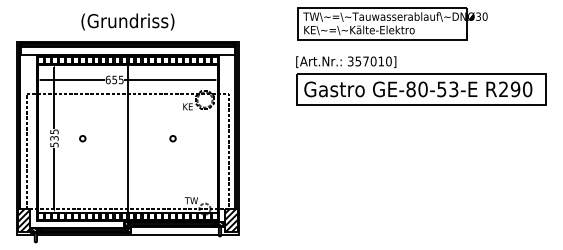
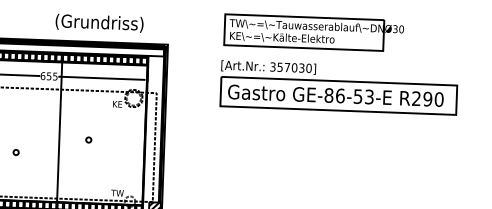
text: (127, 21) -> (99, 22), moved
text: (381, 61) -> (302, 68), 357010] -> 357030]
text: (422, 88) -> (339, 95), GE-80-53-E -> GE-86-53-E
circle: (82, 138) -> (15, 152), moved
circle: (172, 138) -> (88, 139), moved

